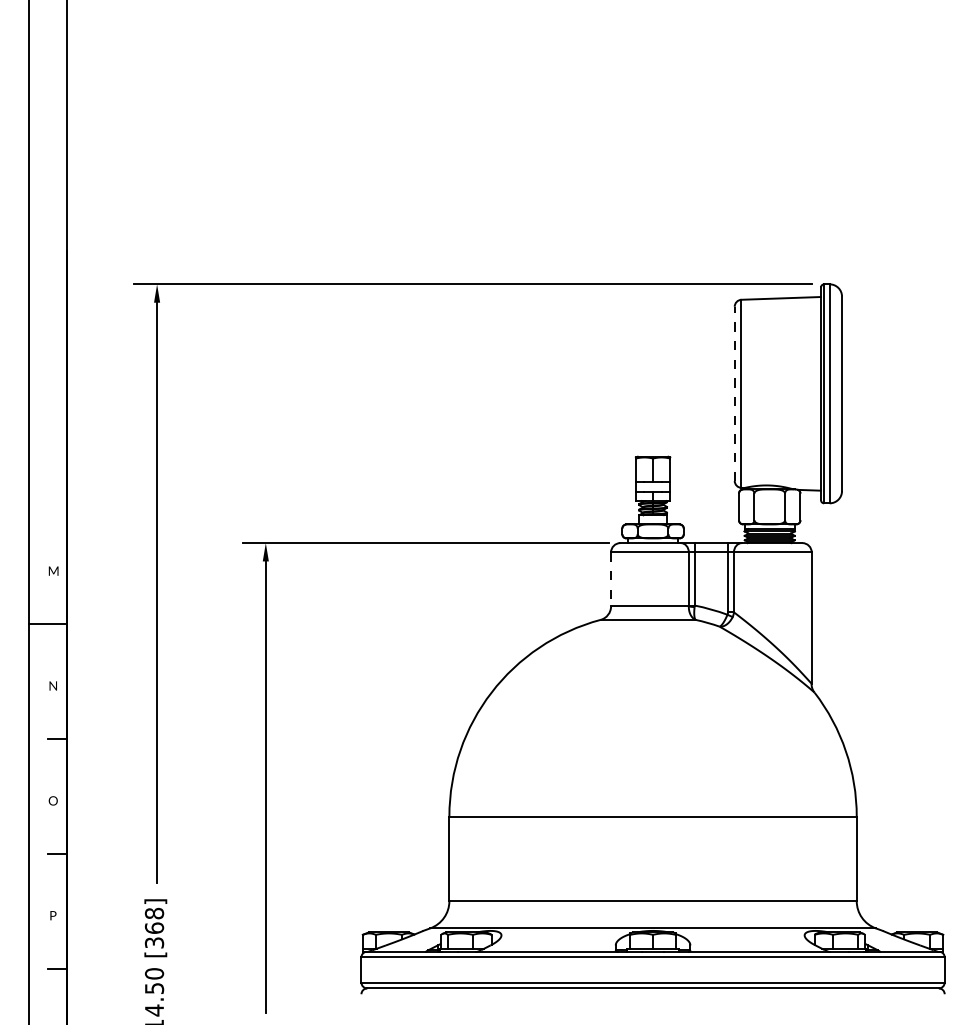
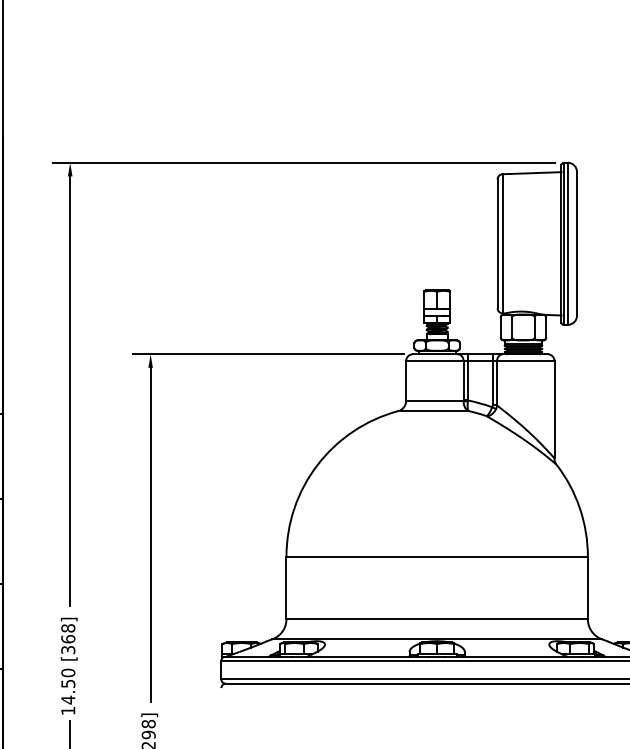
line: (734, 393) -> (497, 243), dashed -> solid
line: (611, 579) -> (406, 381), dashed -> solid

